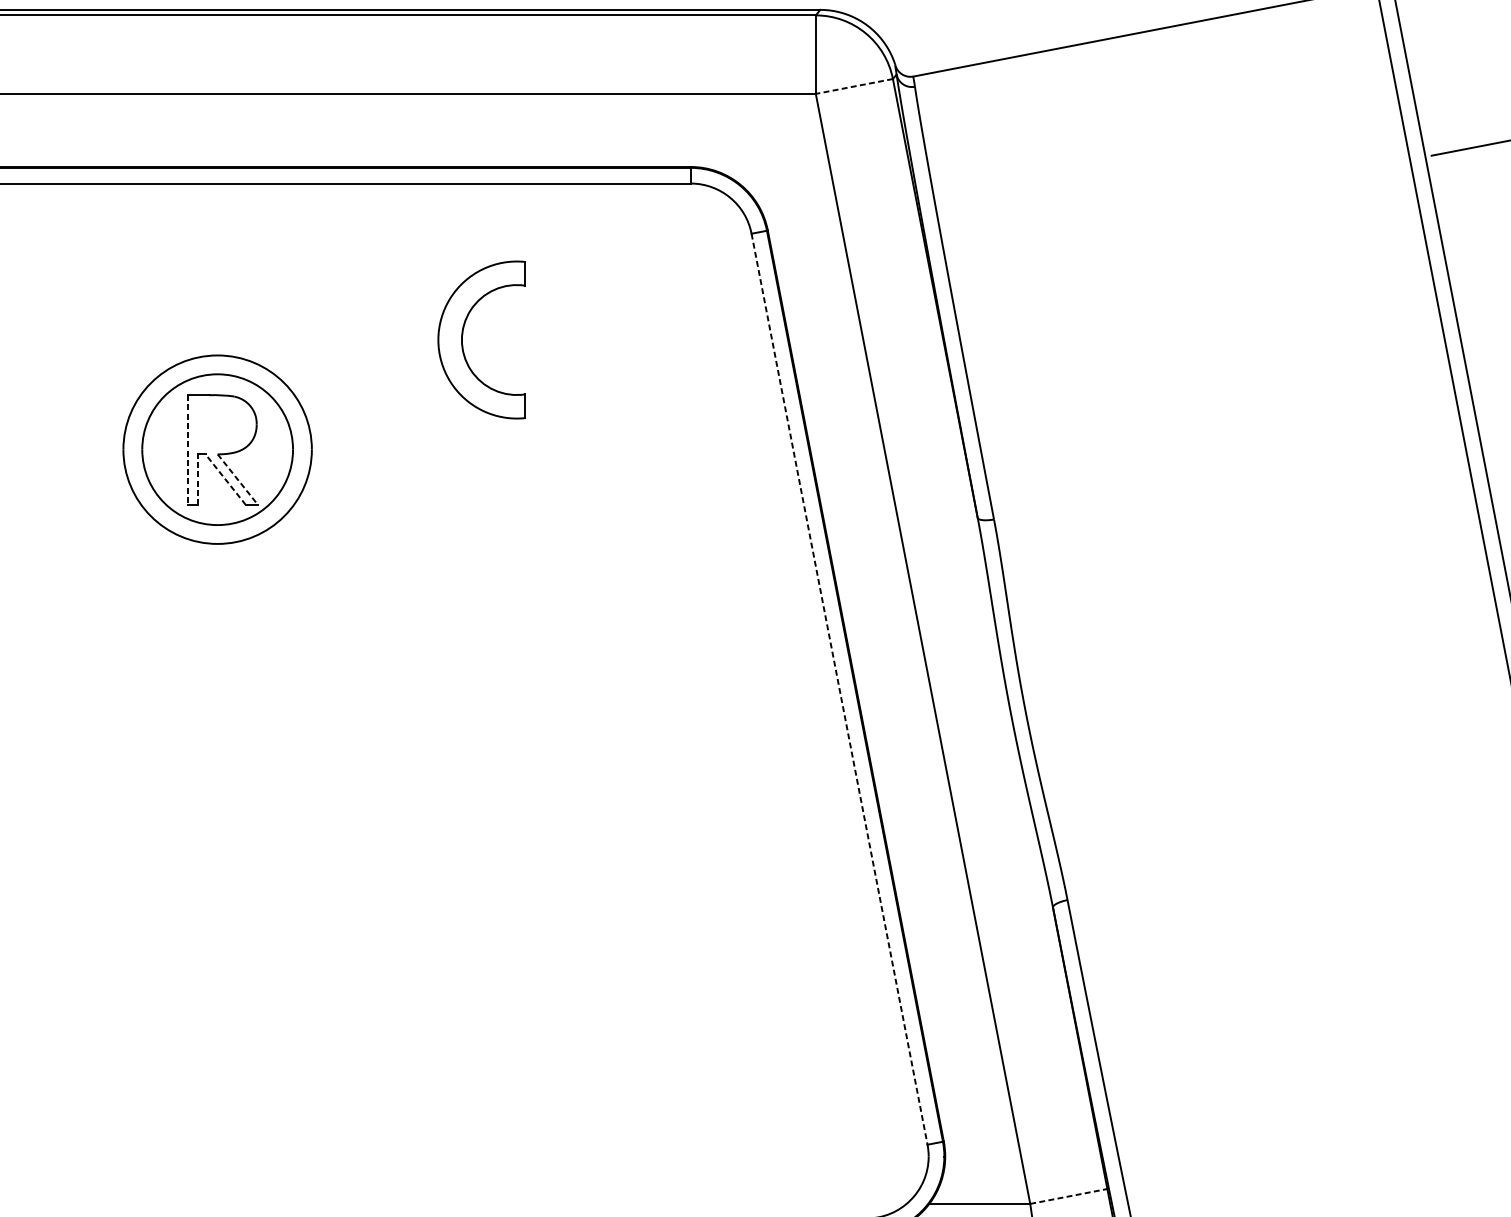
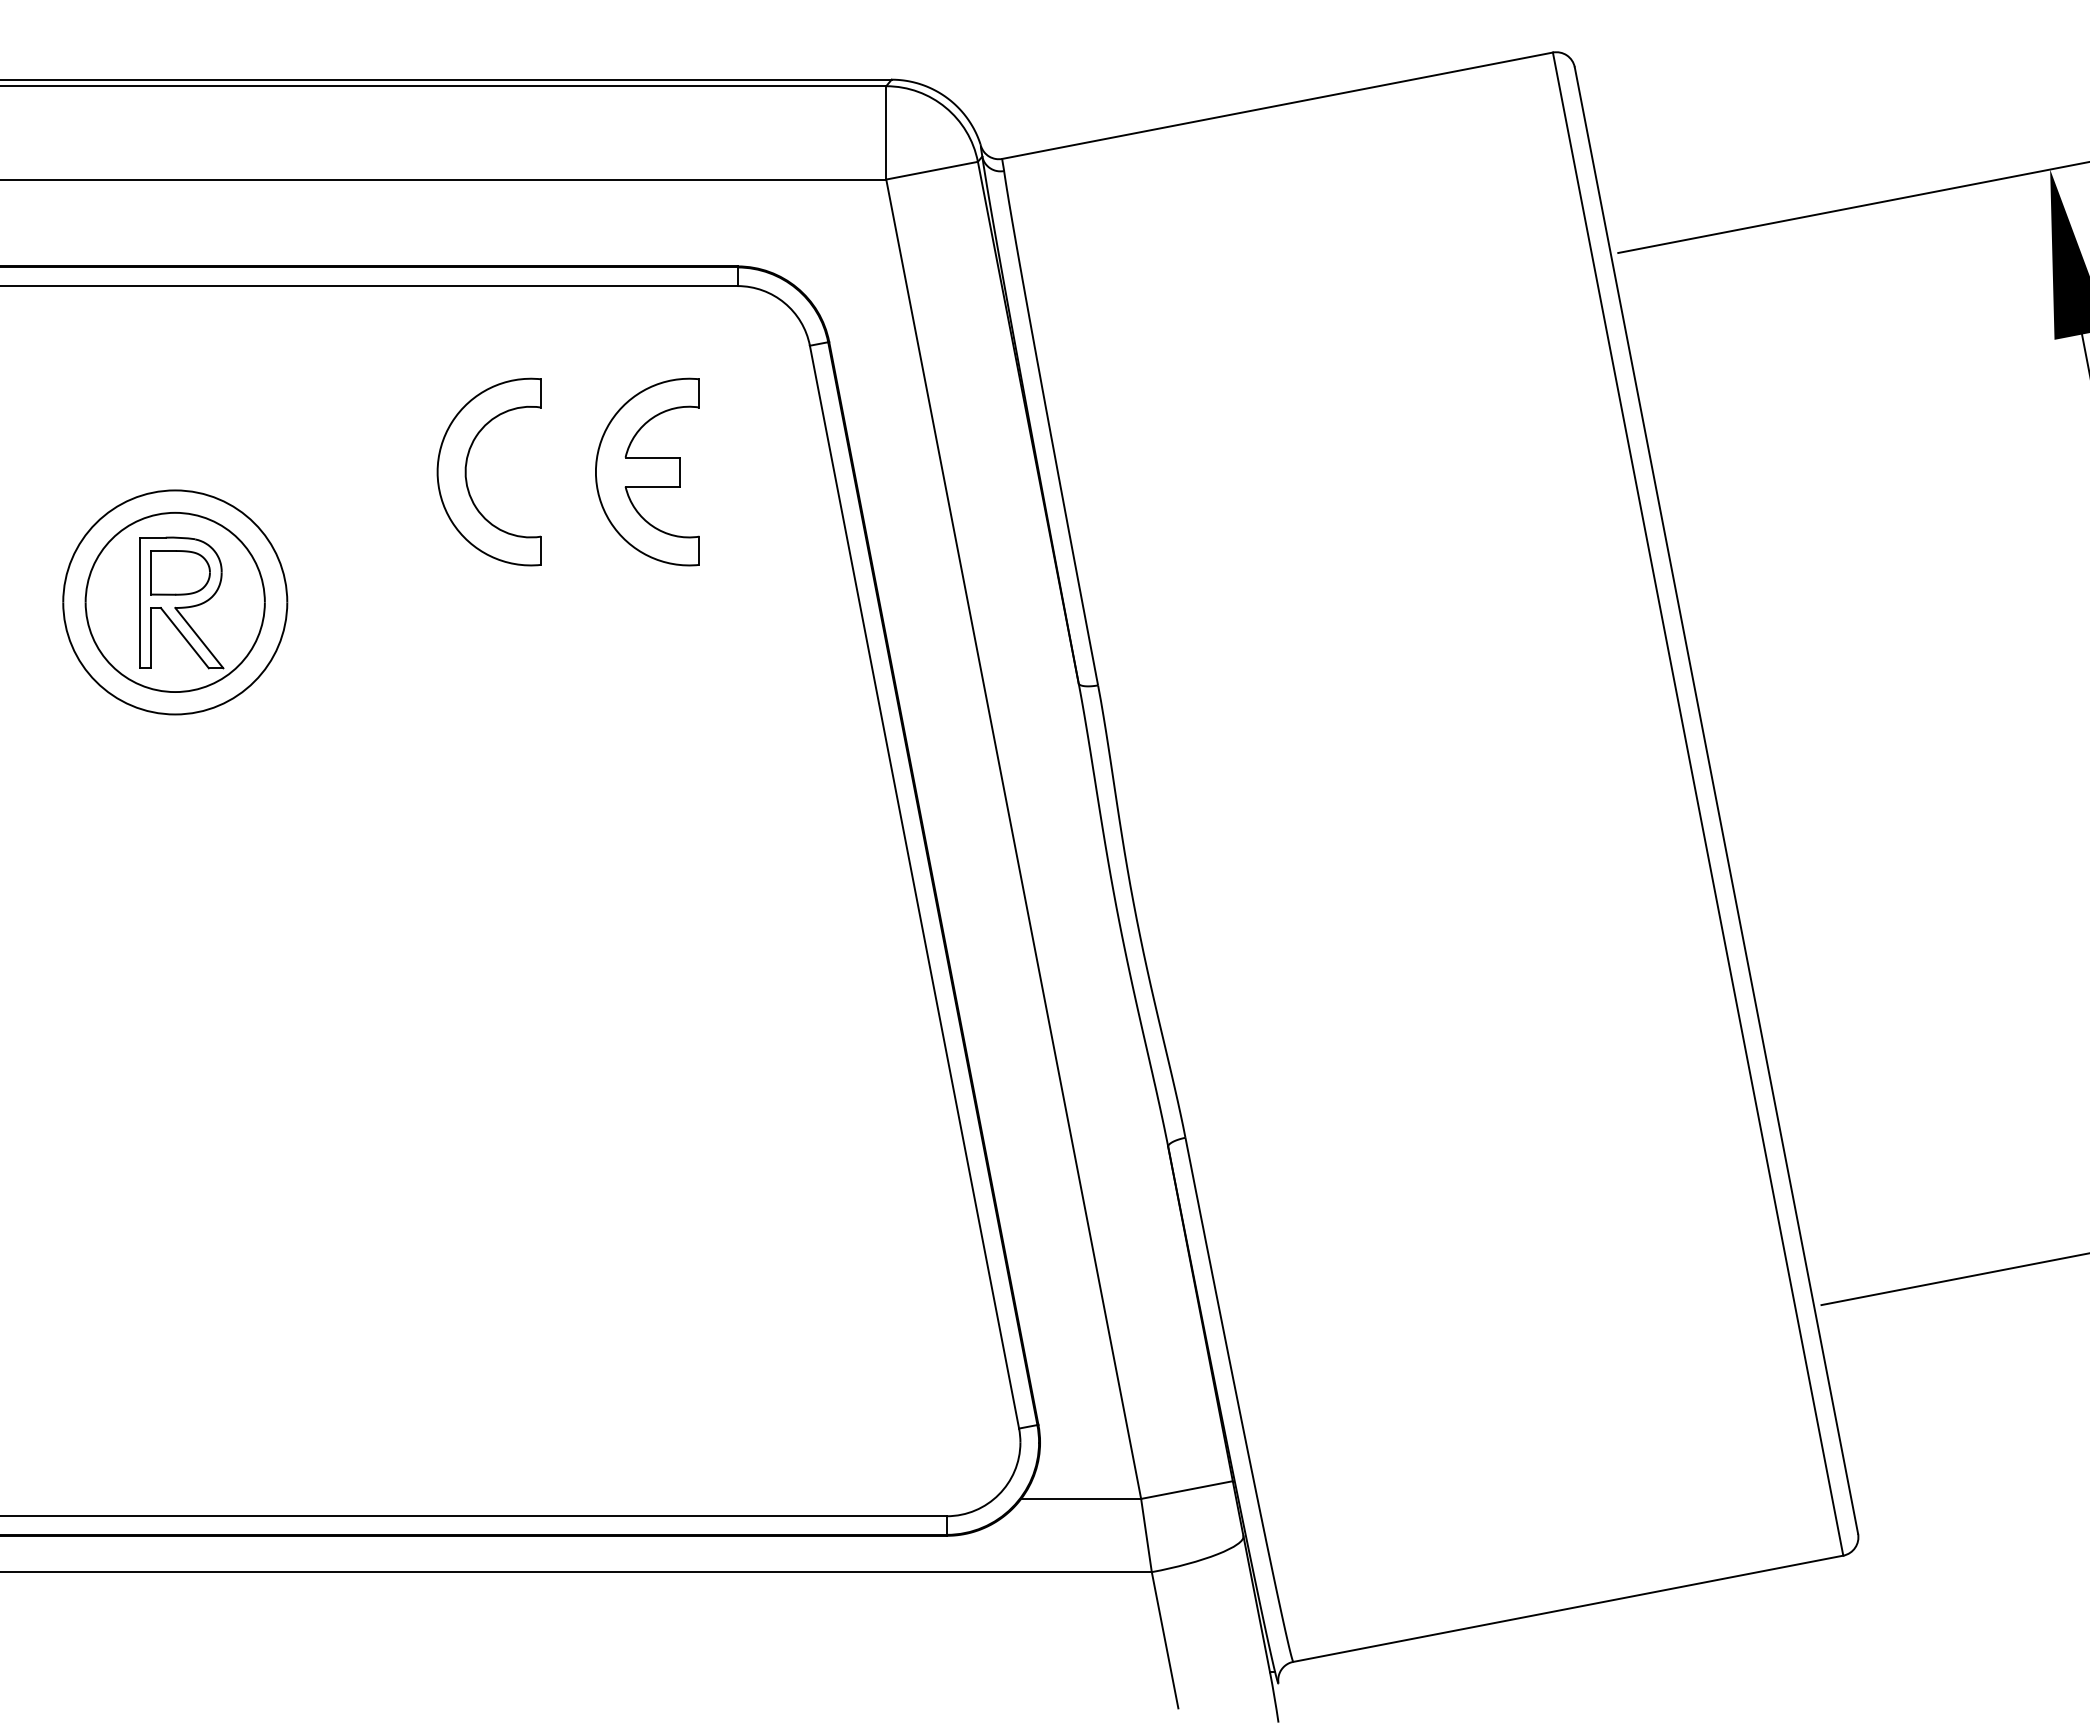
line: (854, 86) -> (932, 170), dashed -> solid
part: (614, 339) -> (647, 471), added
part: (222, 424) -> (180, 572), added
line: (187, 450) -> (139, 603), dashed -> solid
line: (197, 479) -> (151, 637), dashed -> solid
line: (225, 480) -> (184, 638), dashed -> solid
line: (238, 480) -> (199, 638), dashed -> solid
line: (839, 689) -> (914, 887), dashed -> solid
line: (1068, 1196) -> (1186, 1490), dashed -> solid

